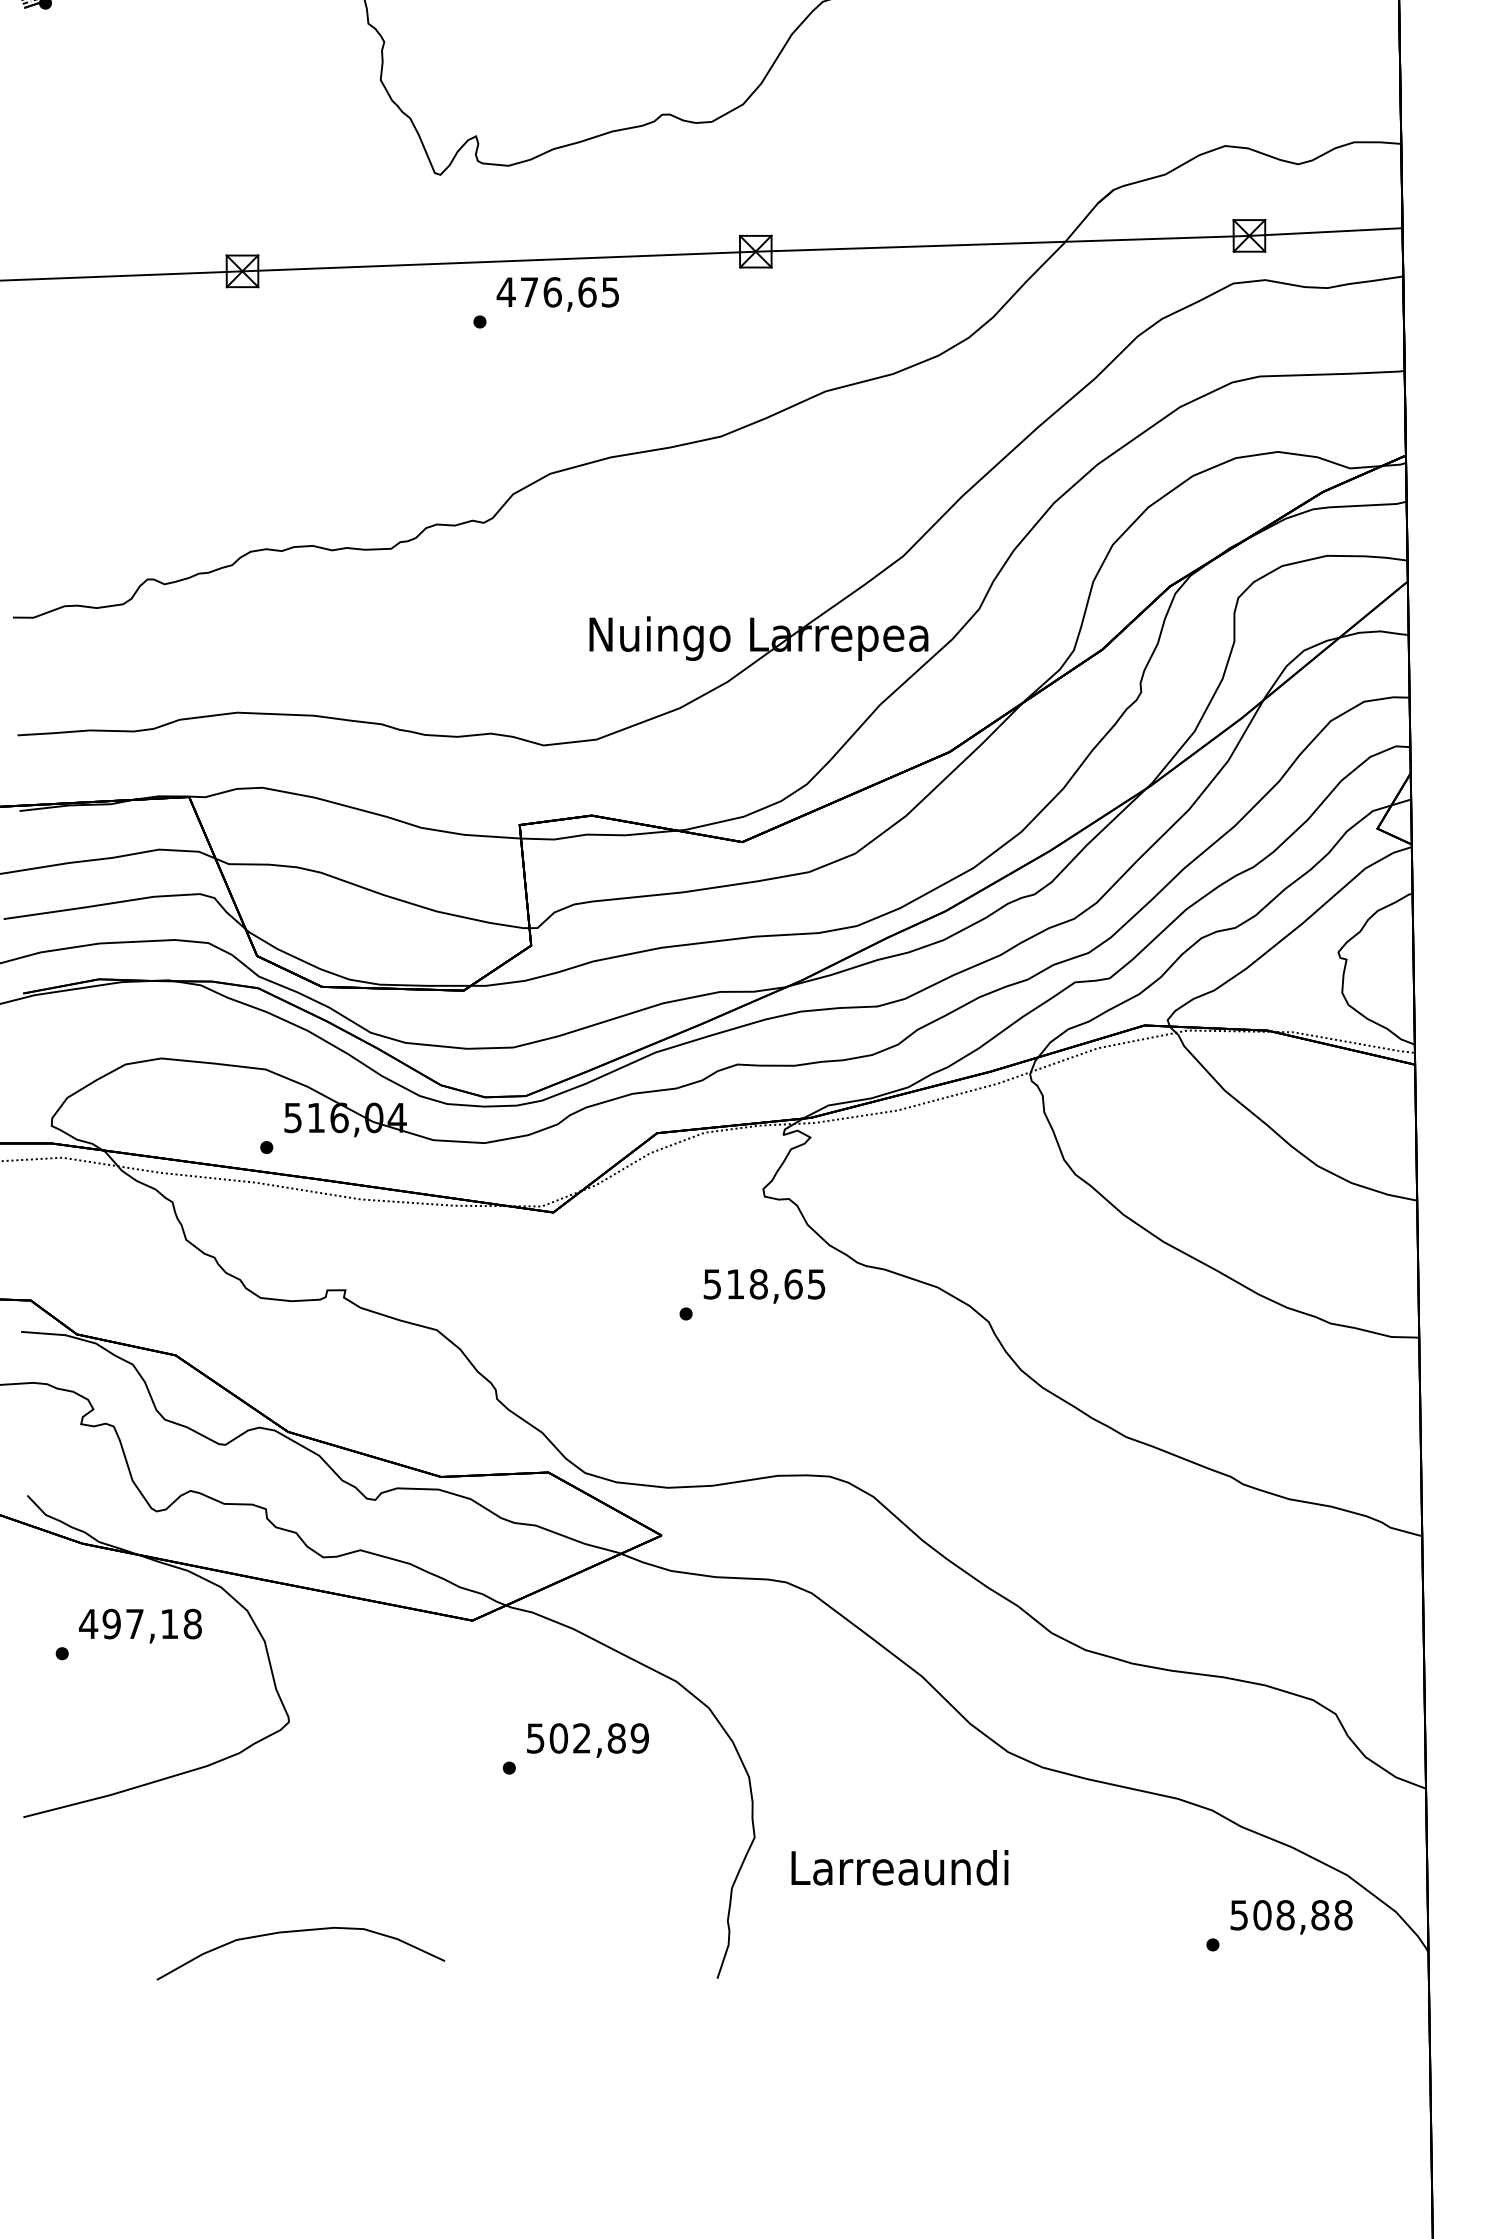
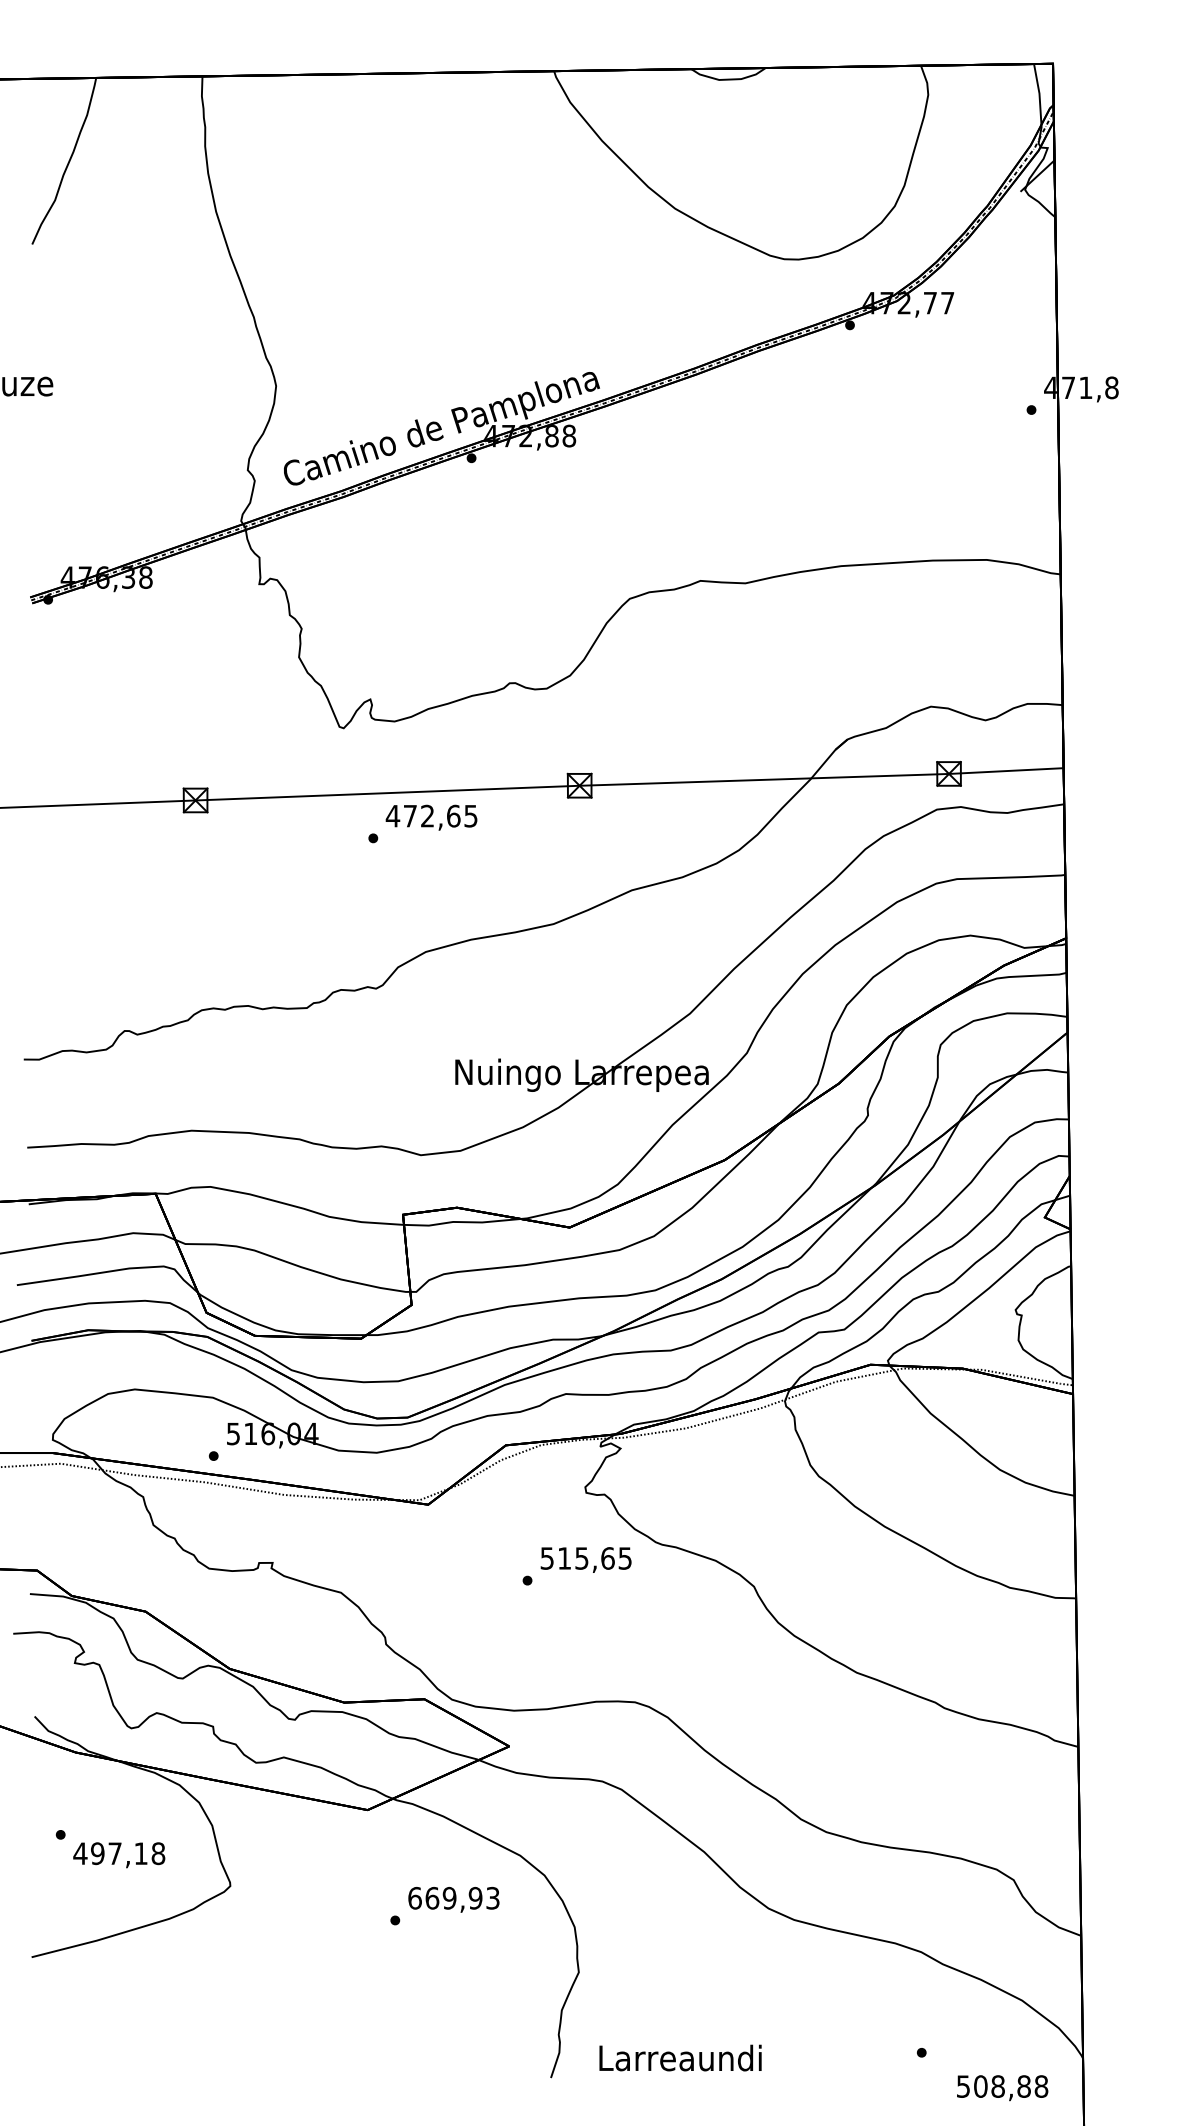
text: (552, 291) -> (427, 815), 476,65 -> 472,65
text: (758, 1284) -> (581, 1558), 518,65 -> 515,65
text: (140, 1626) -> (119, 1855), moved
text: (587, 1737) -> (453, 1897), 502,89 -> 669,93
text: (899, 1867) -> (680, 2057), moved
text: (1291, 1917) -> (1002, 2088), moved
curve: (299, 1932) -> (238, 2043), removed

